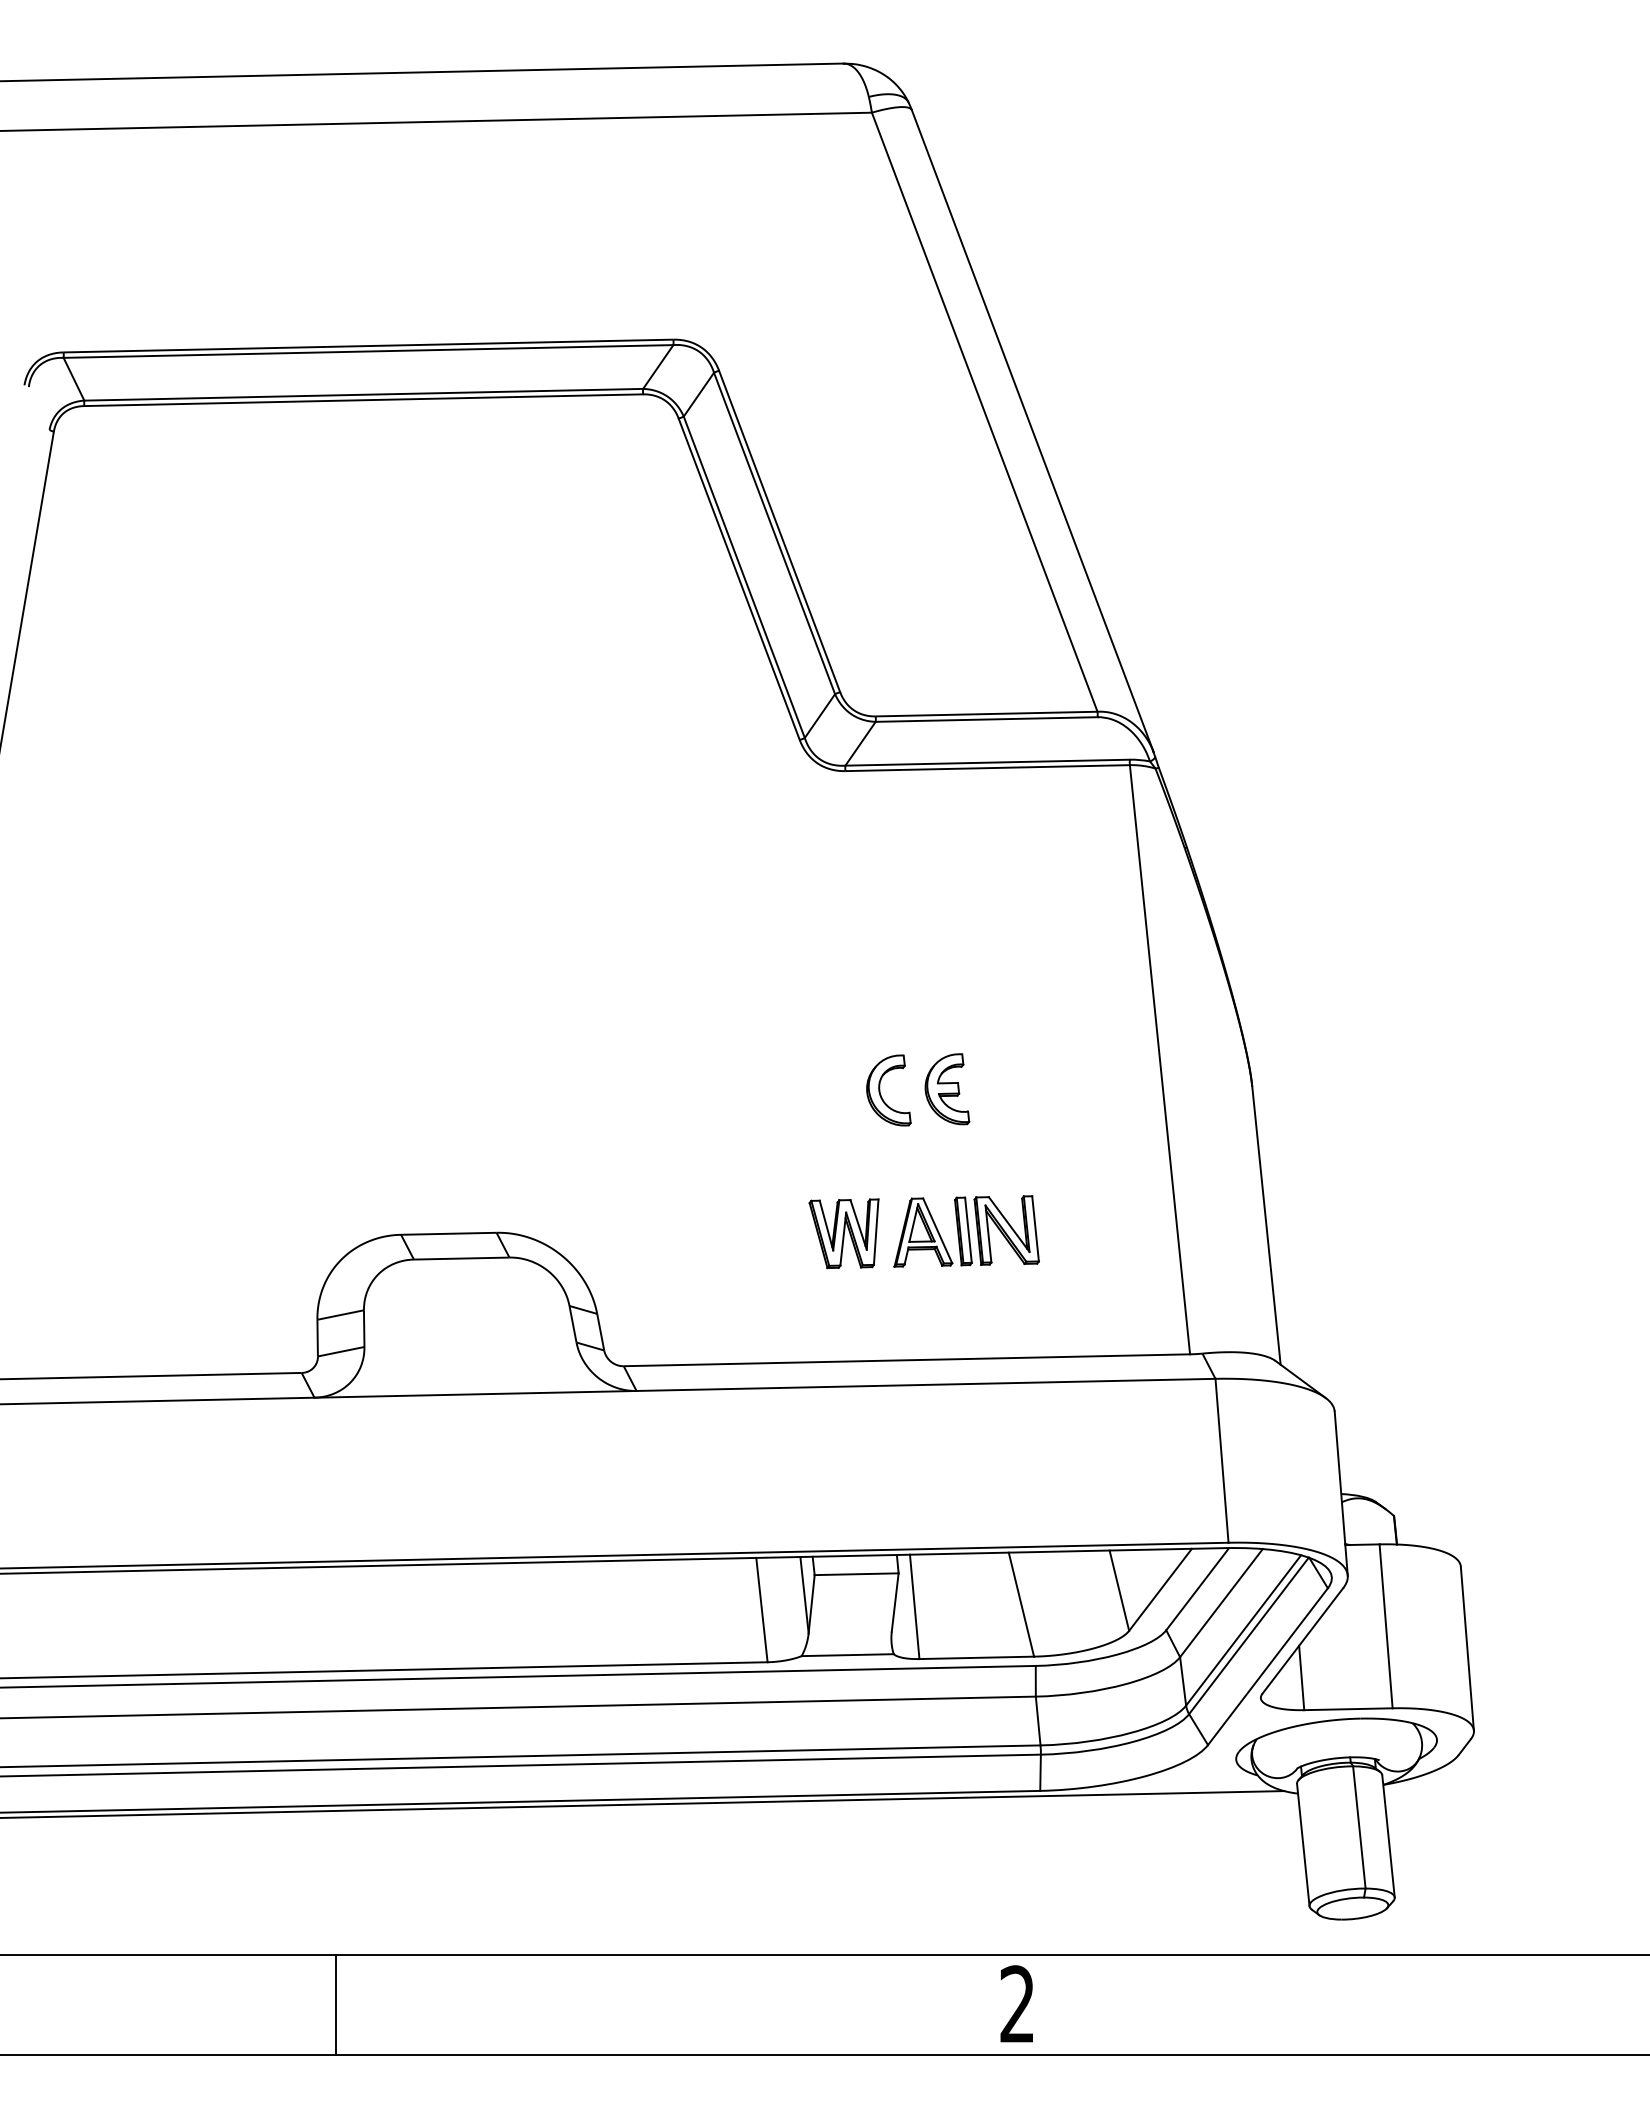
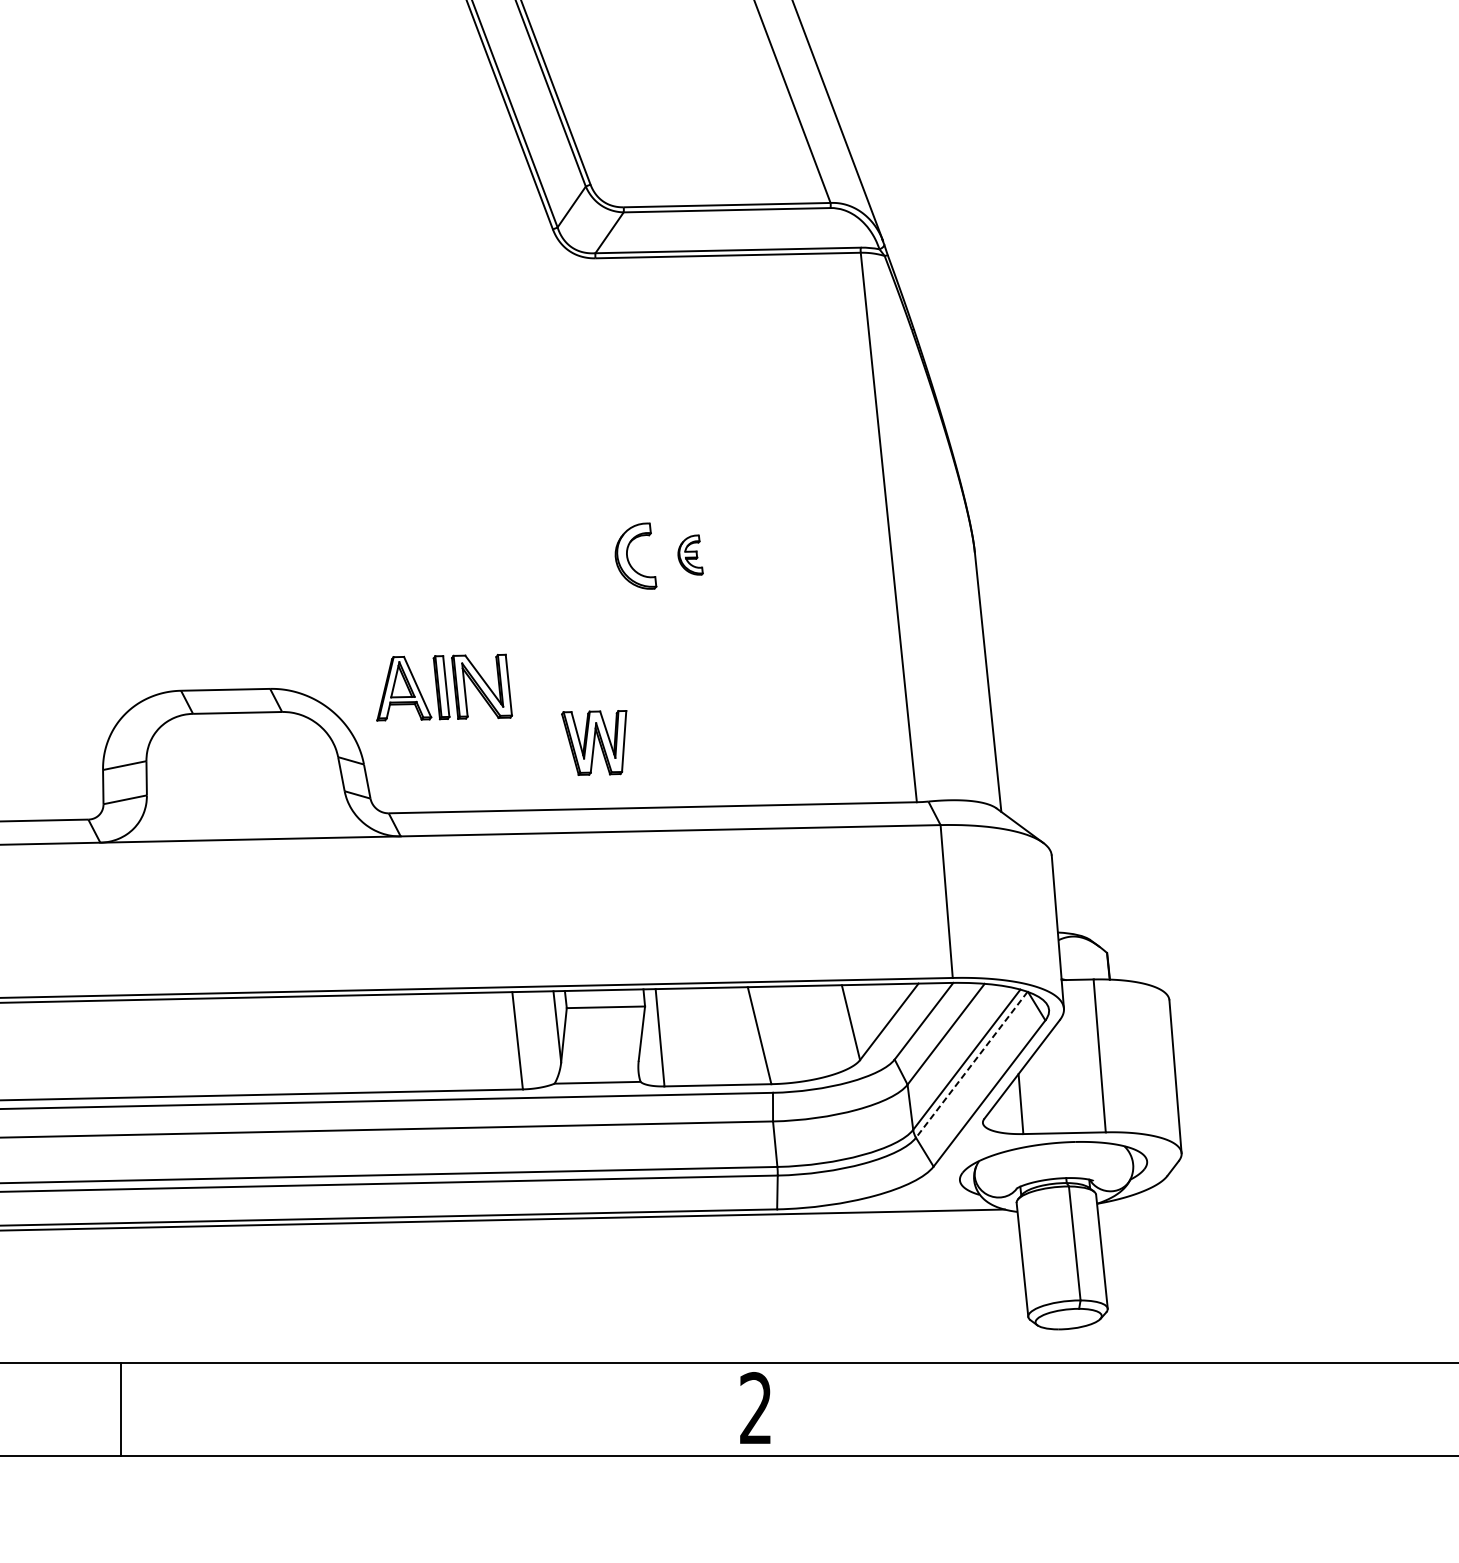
part: (947, 1089) -> (690, 555), size x0.6
part: (966, 1231) -> (444, 687), moved
part: (843, 1233) -> (593, 742), moved
line: (1248, 1635) -> (971, 1064), solid -> dashed

